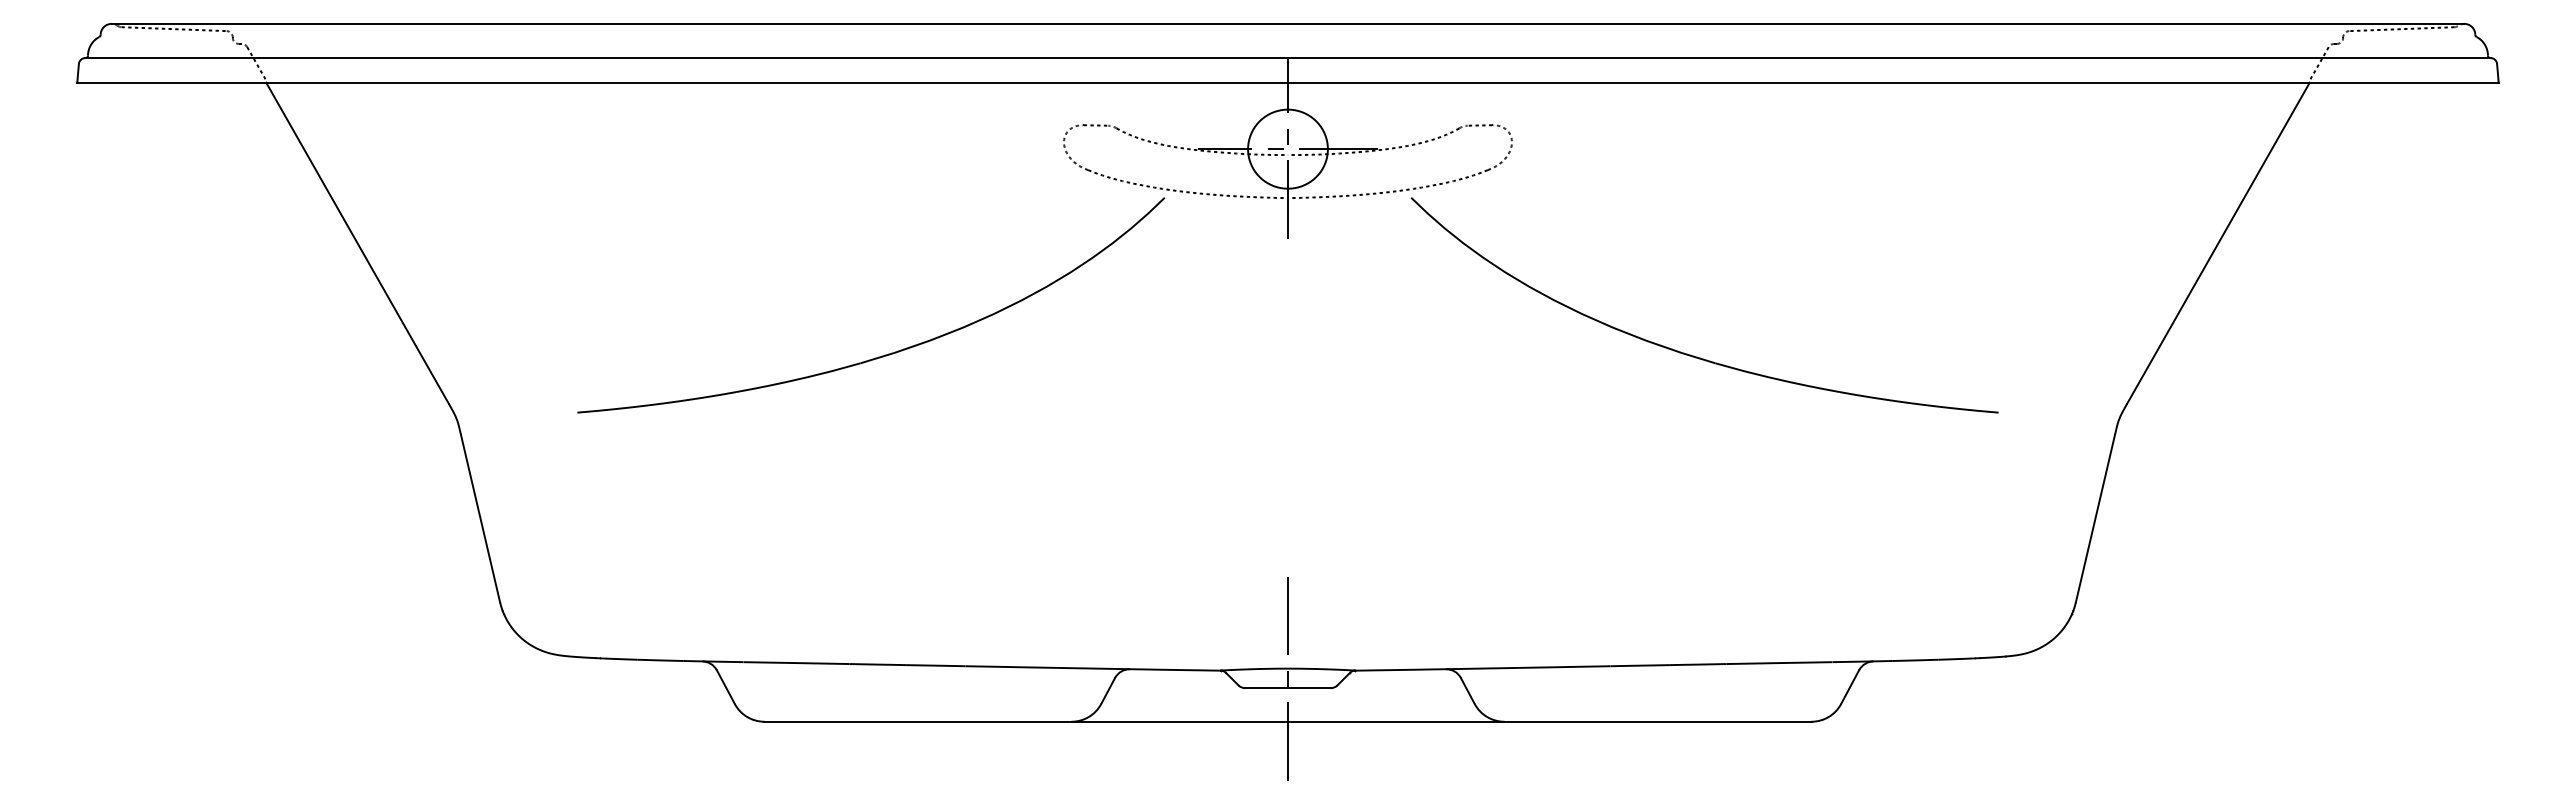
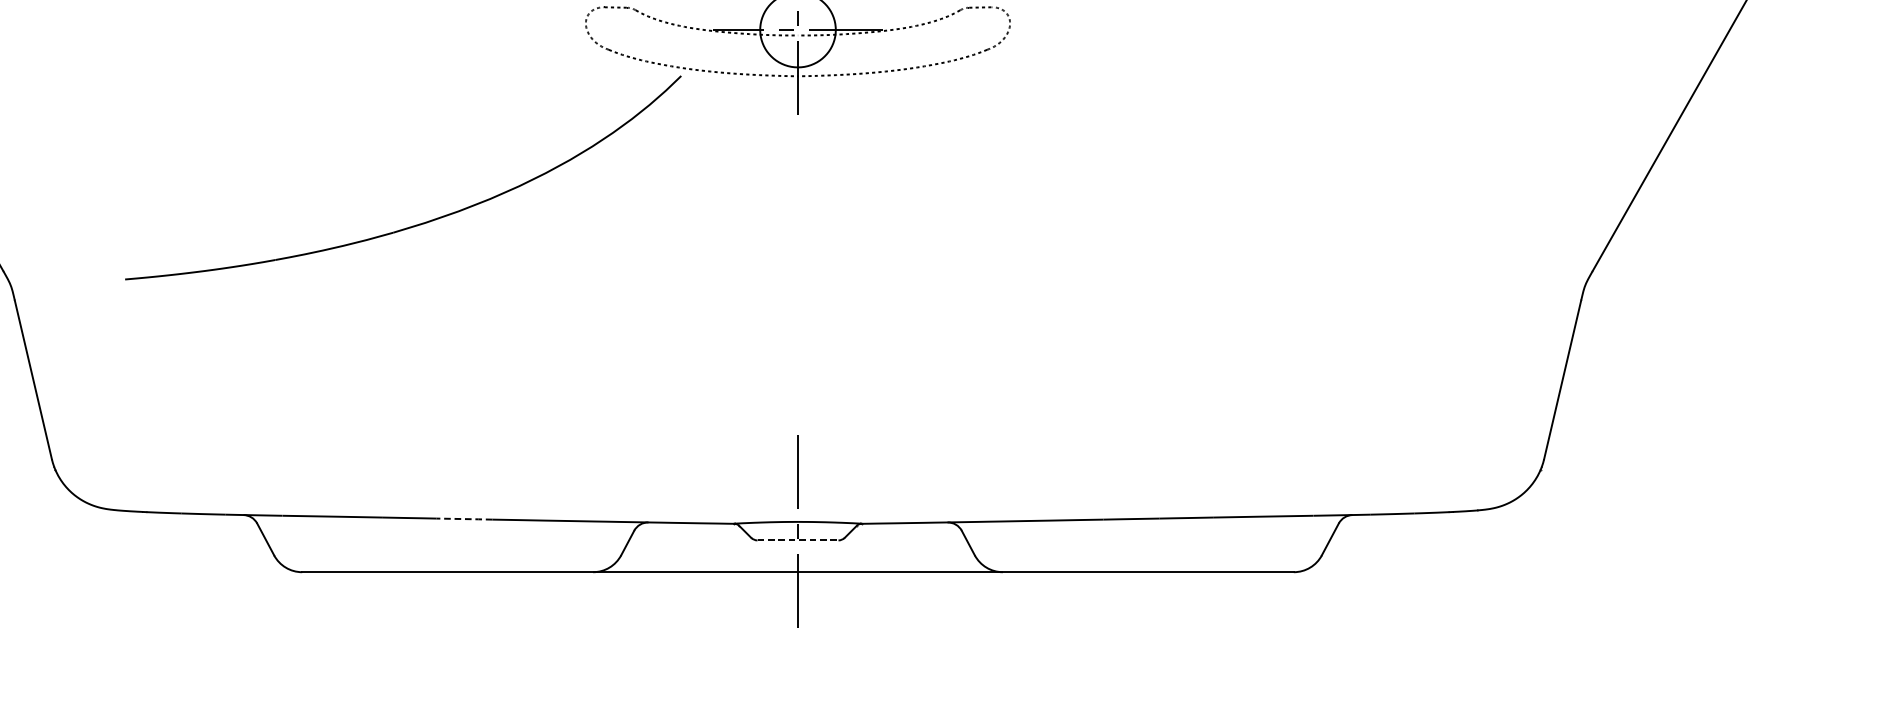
part: (1687, 353) -> (1176, 223), removed
line: (936, 665) -> (465, 518), solid -> dashed
line: (1287, 688) -> (797, 540), solid -> dashed

